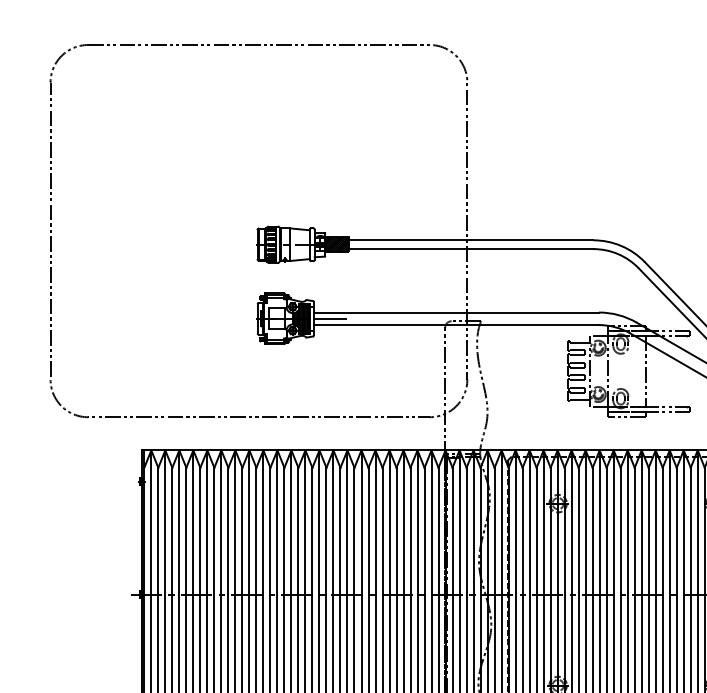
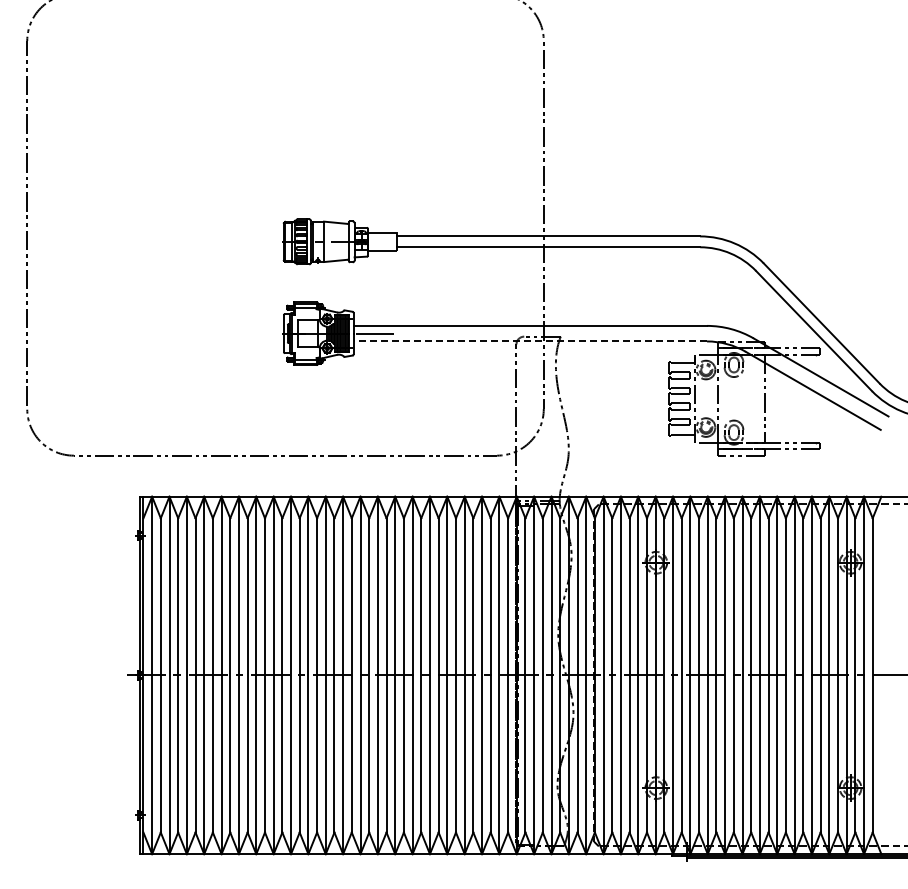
hatch: (336, 244) -> (381, 241), removed
line: (456, 325) -> (530, 341), solid -> dashed

